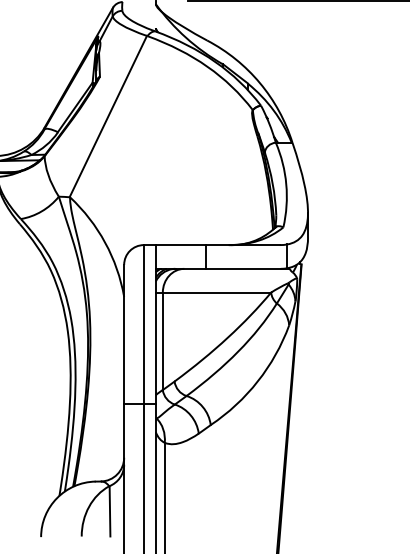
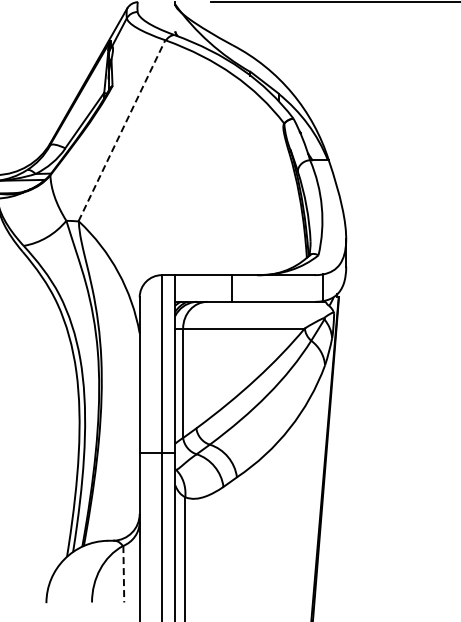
line: (108, 116) -> (122, 130), solid -> dashed
line: (109, 511) -> (123, 574), solid -> dashed

